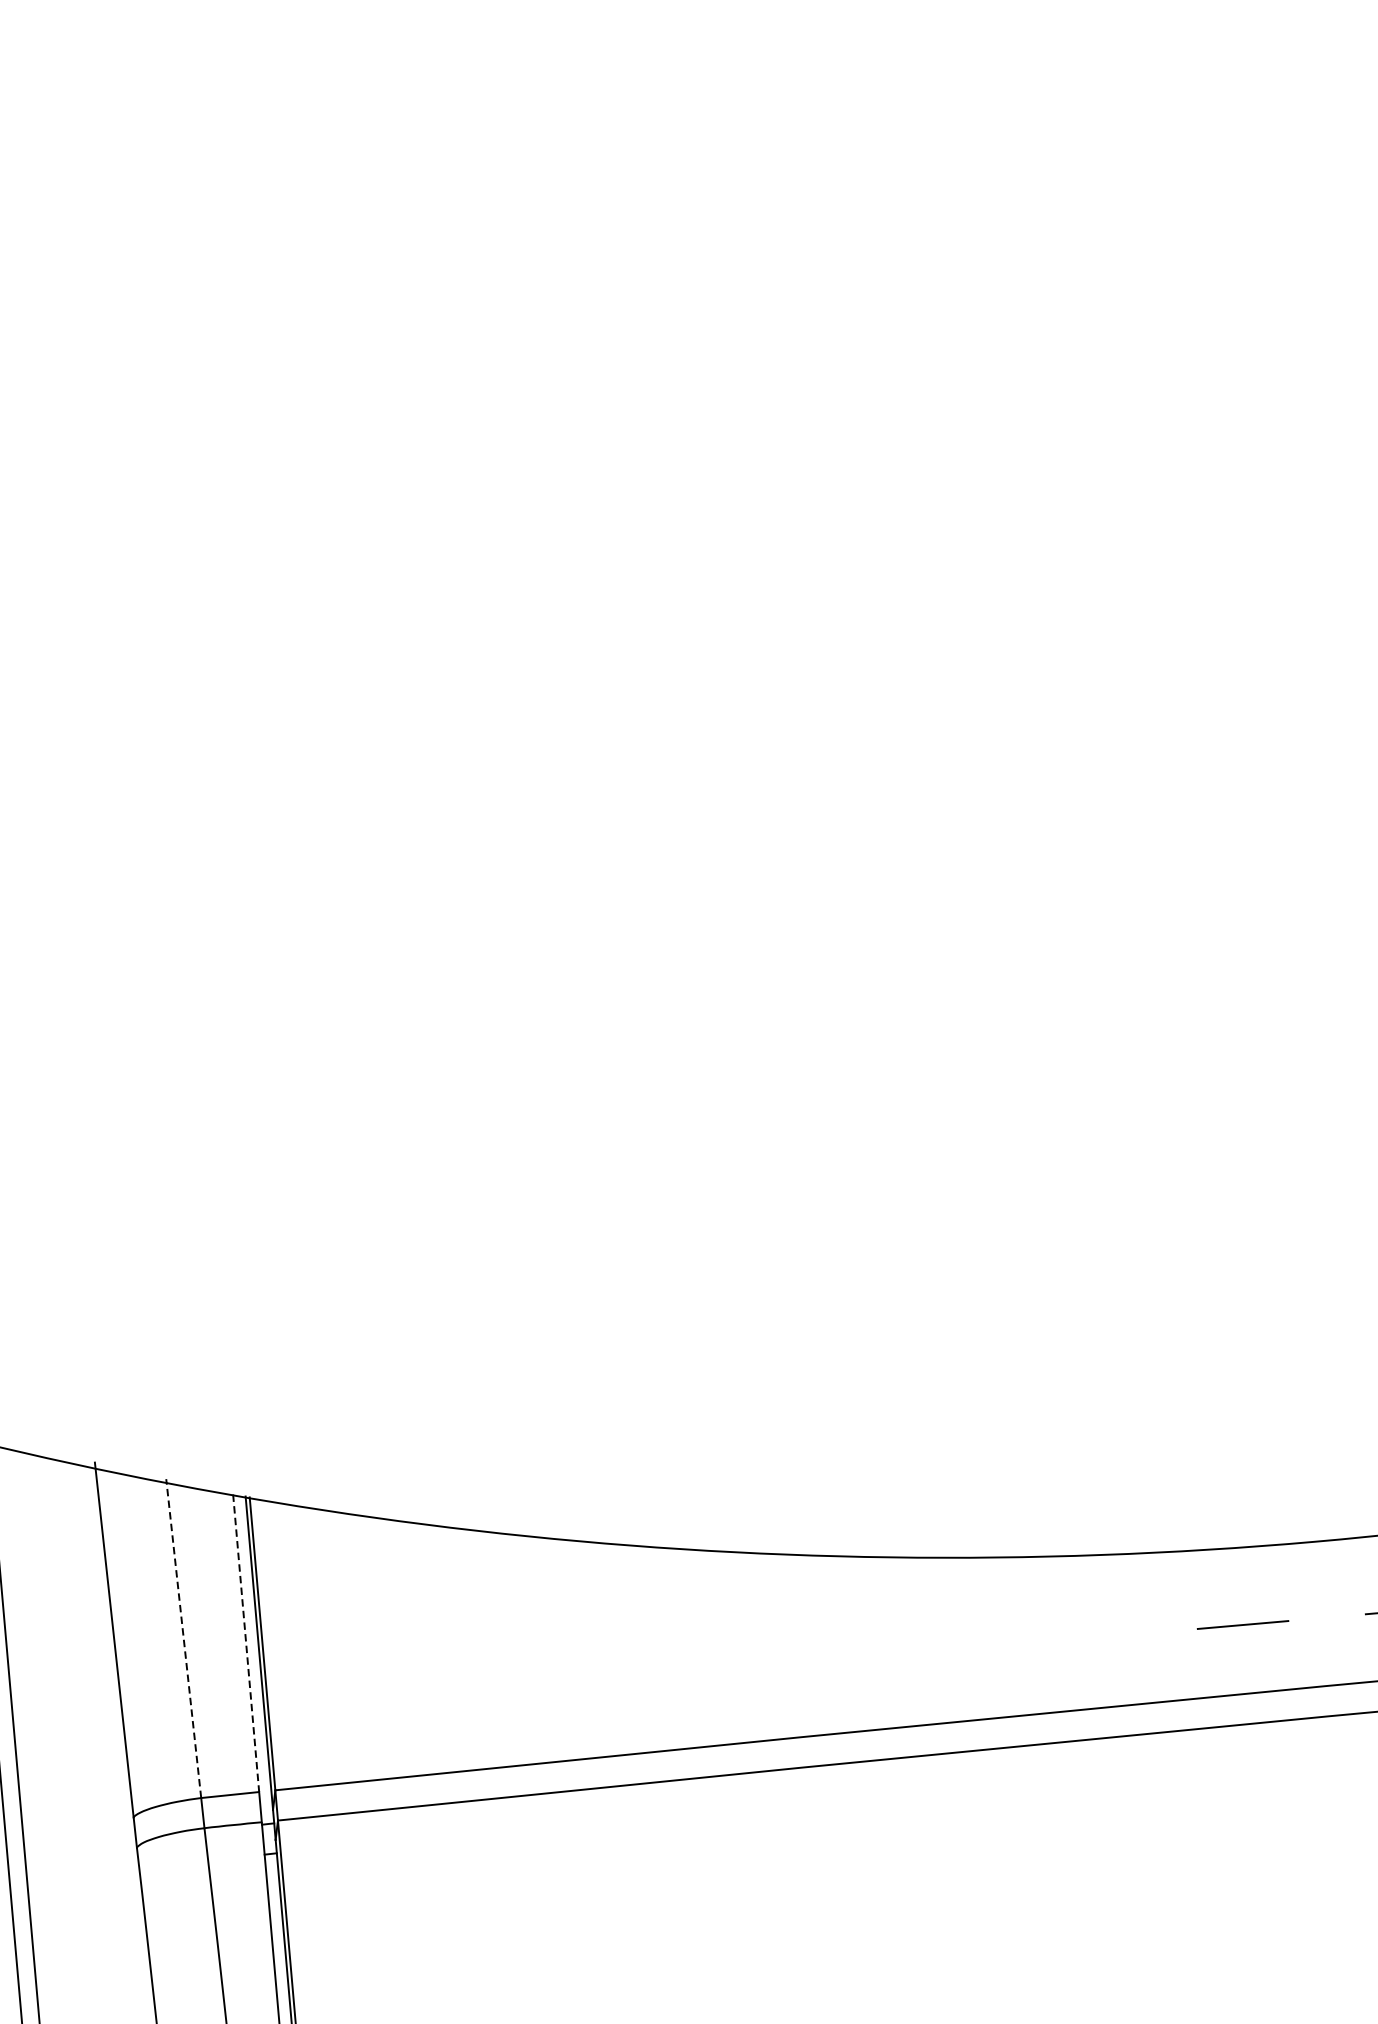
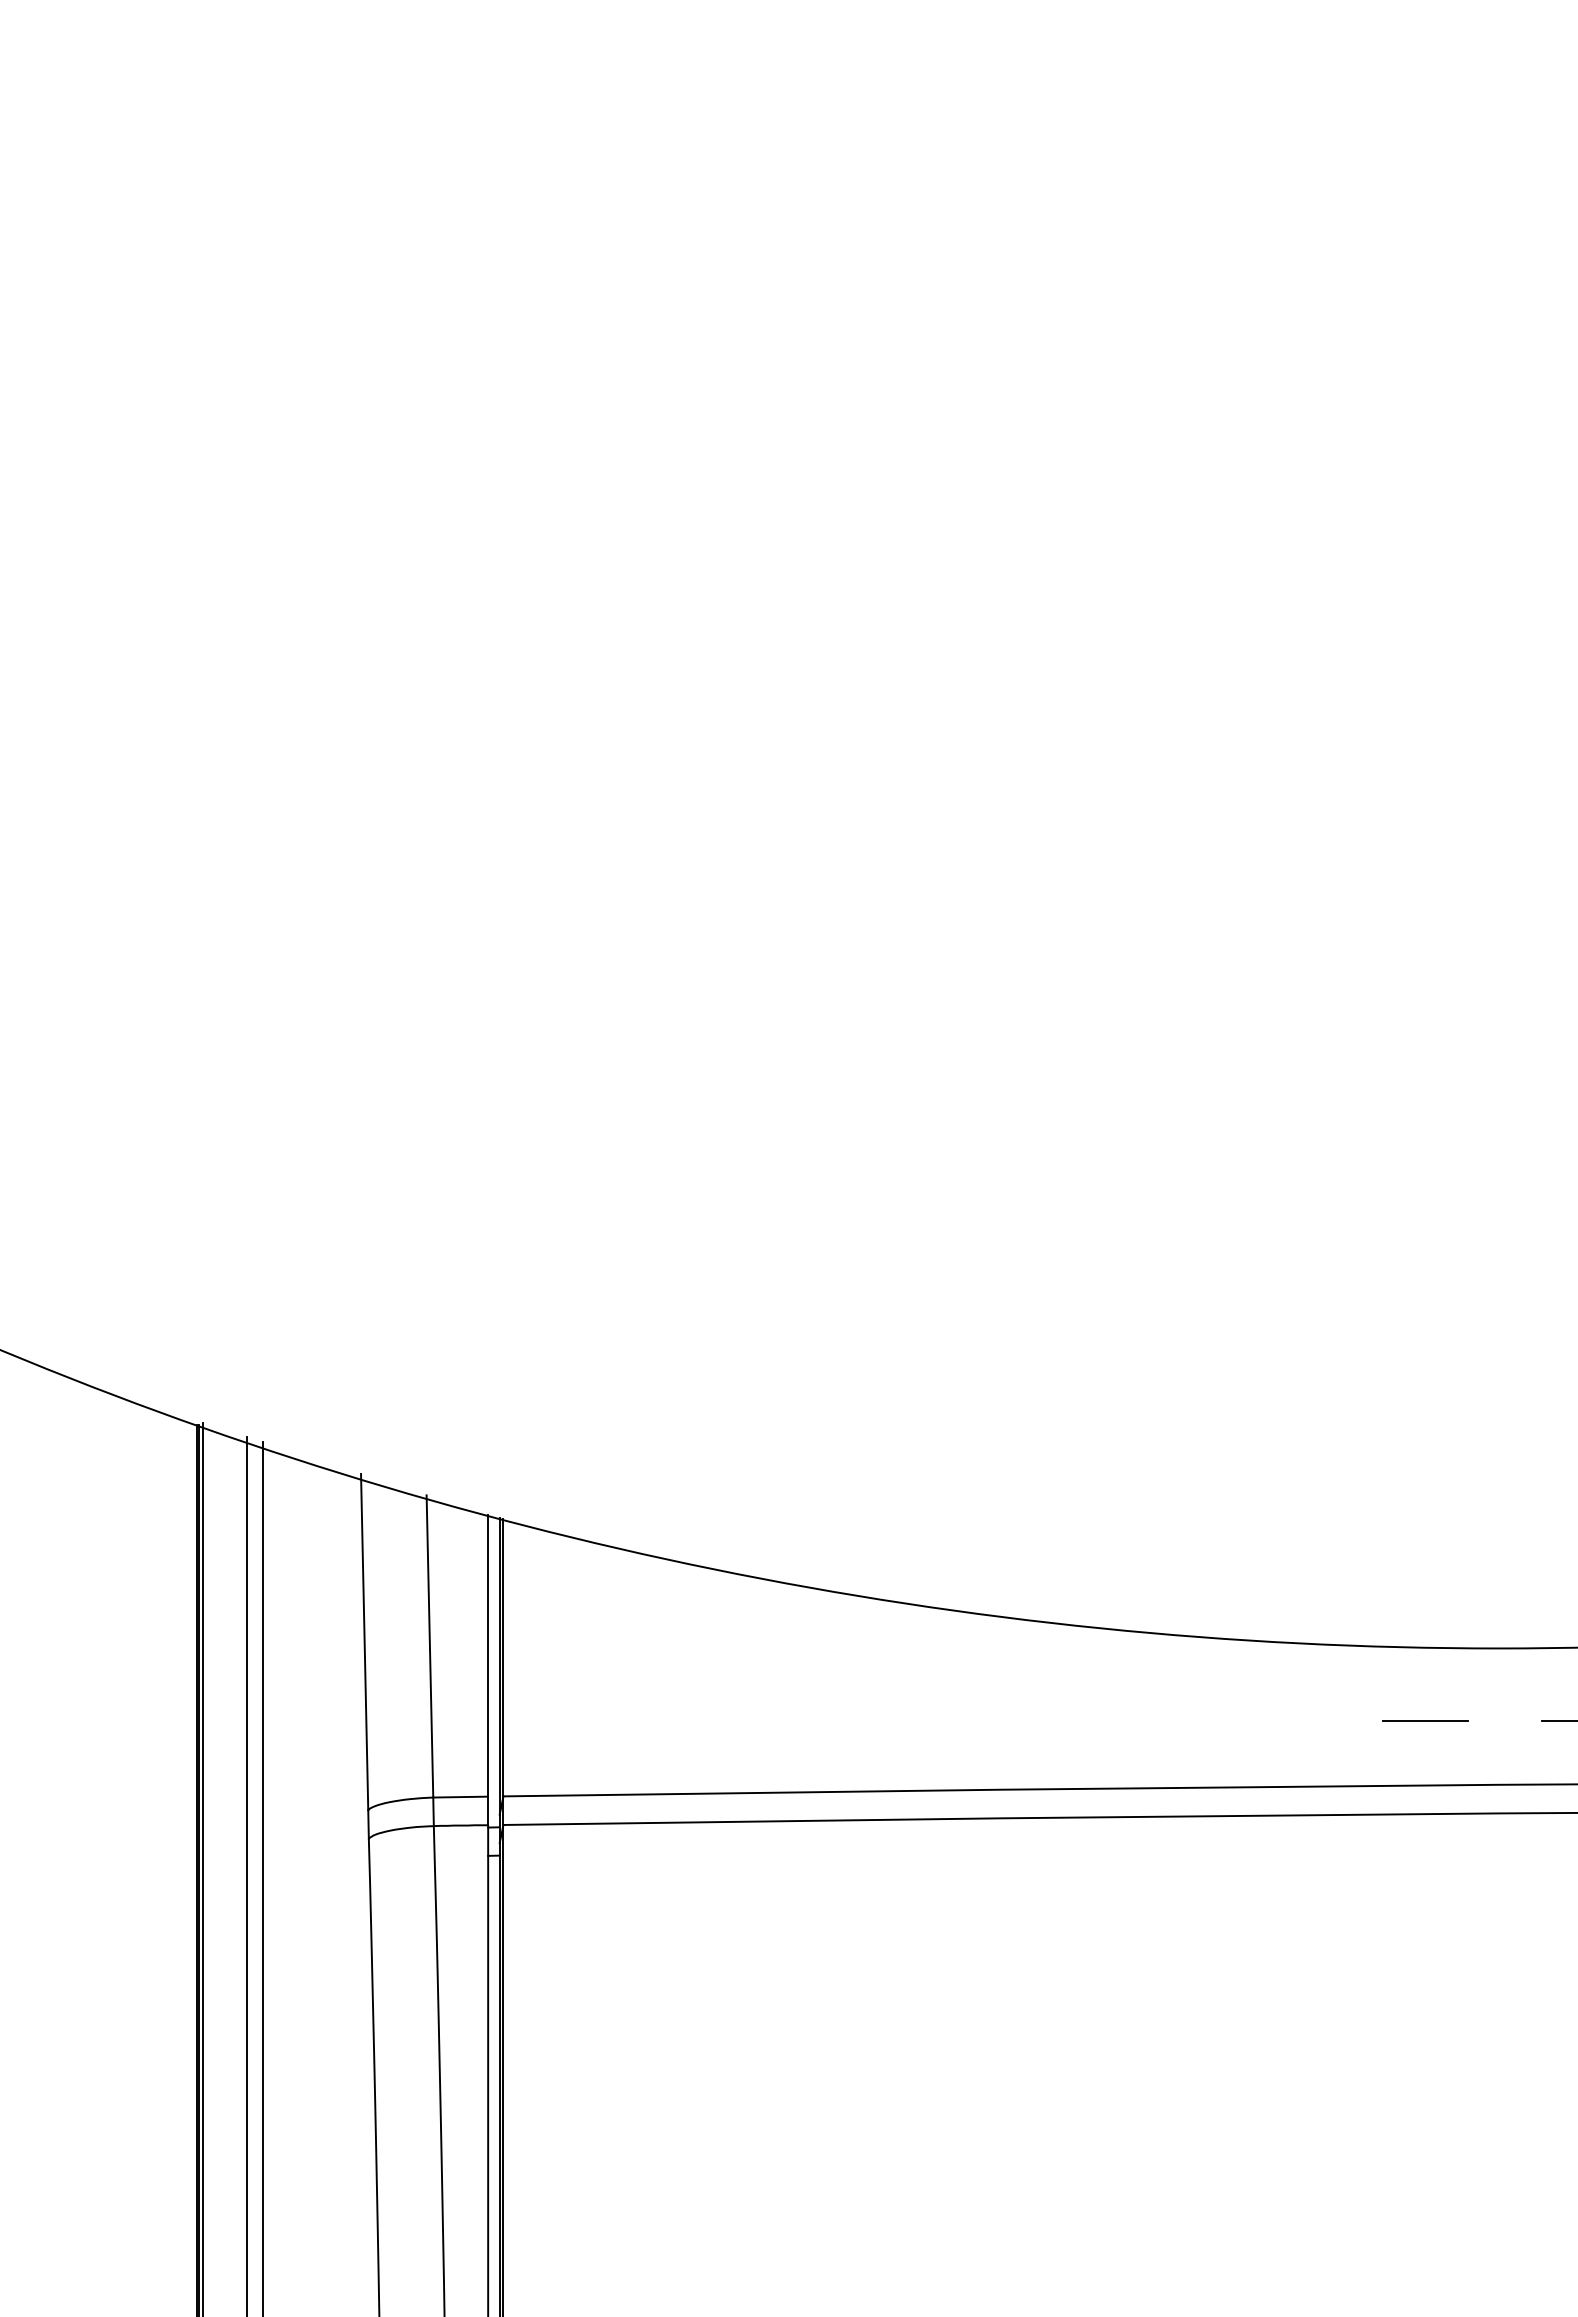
line: (183, 1637) -> (429, 1645), dashed -> solid
line: (246, 1642) -> (488, 1655), dashed -> solid

